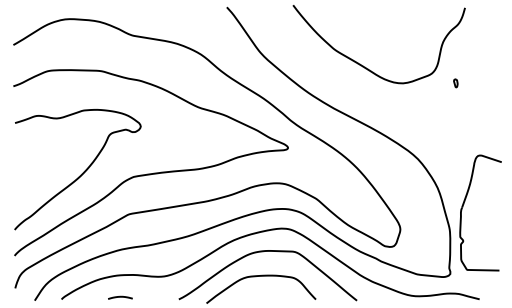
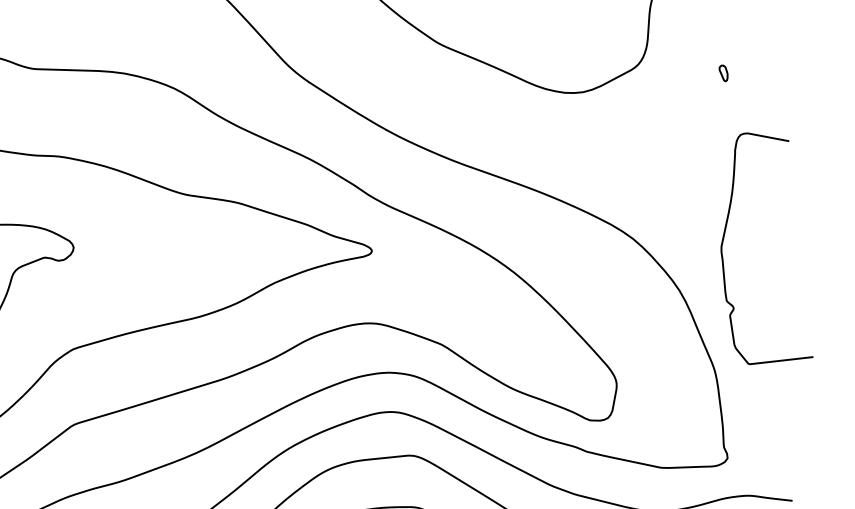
part: (455, 83) -> (723, 73), moved
part: (463, 207) -> (725, 241), moved

